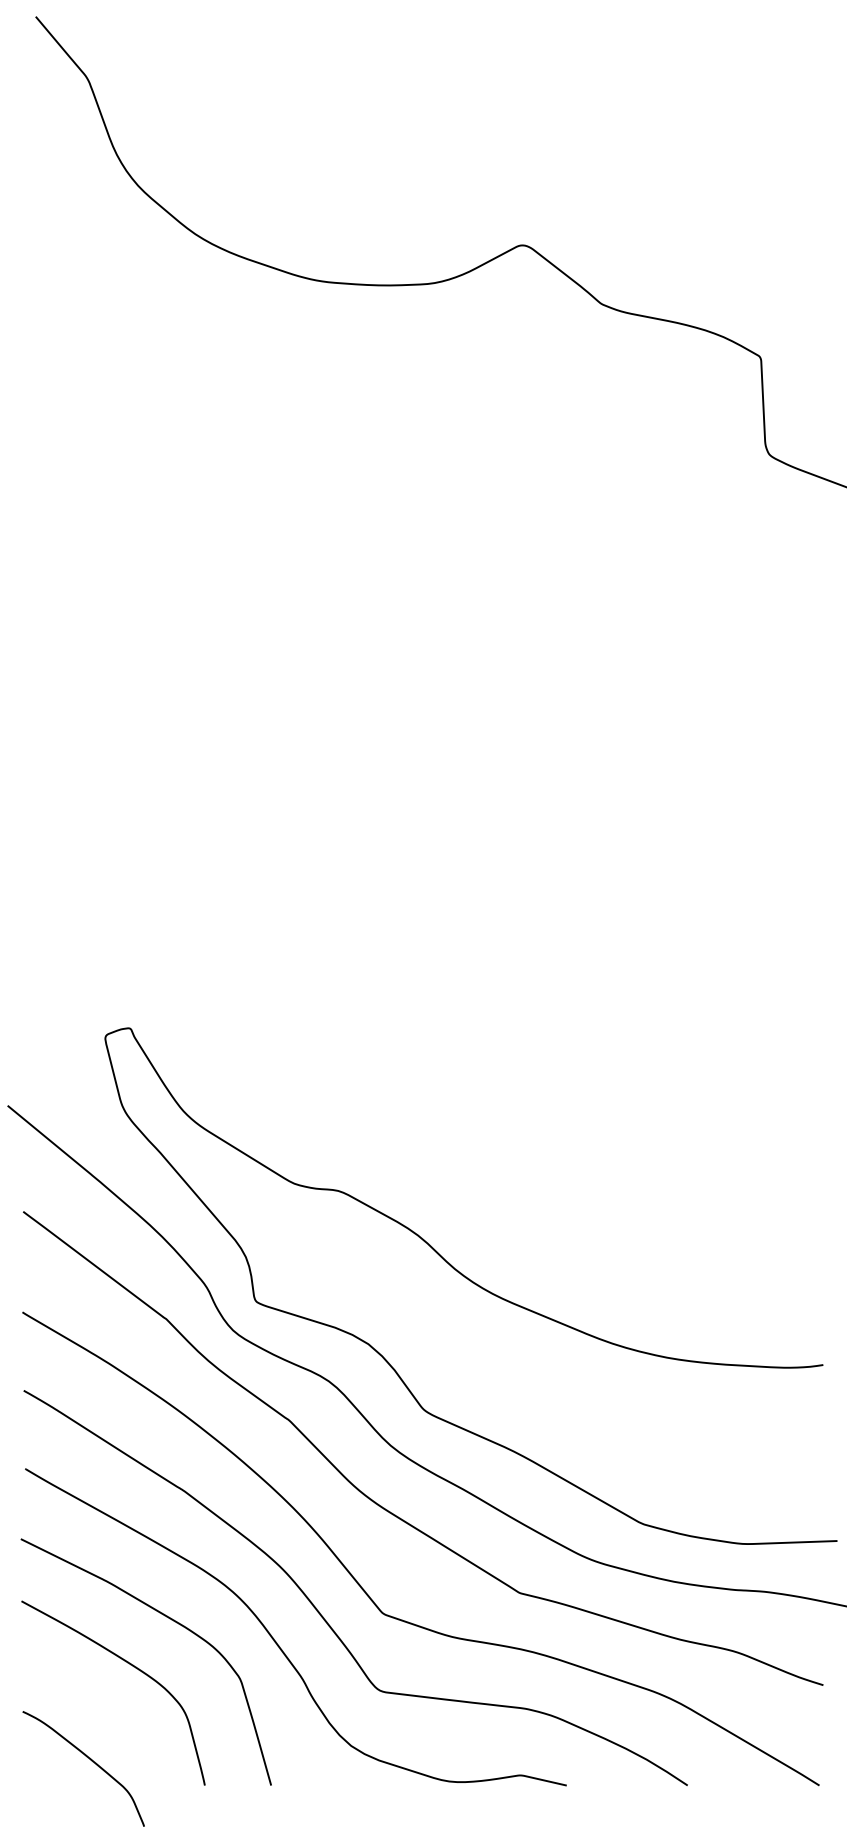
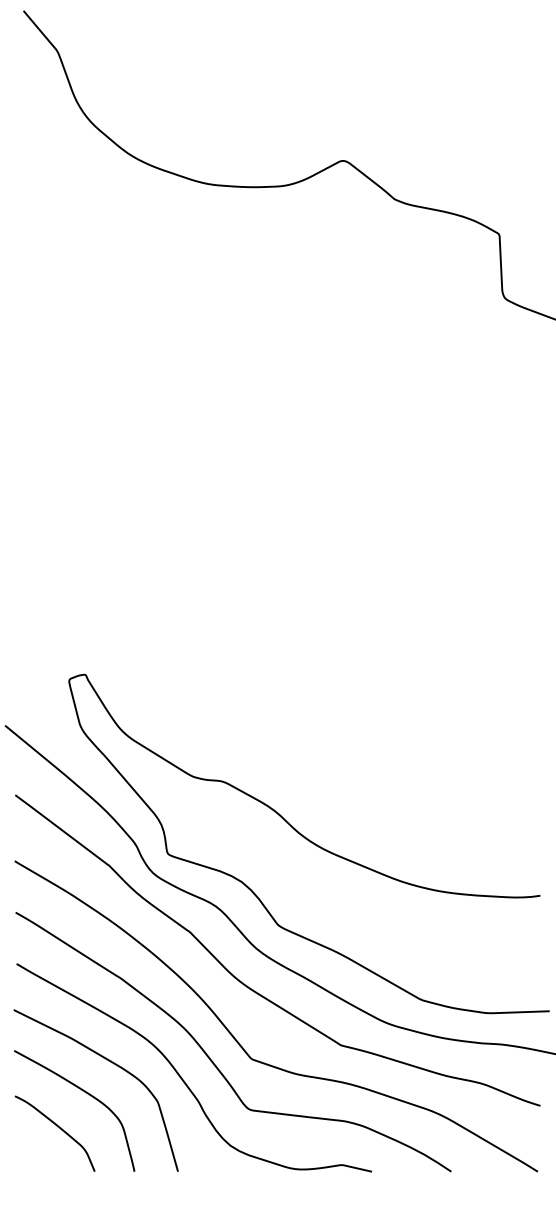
curve: (87, 1759) -> (57, 1127), moved

